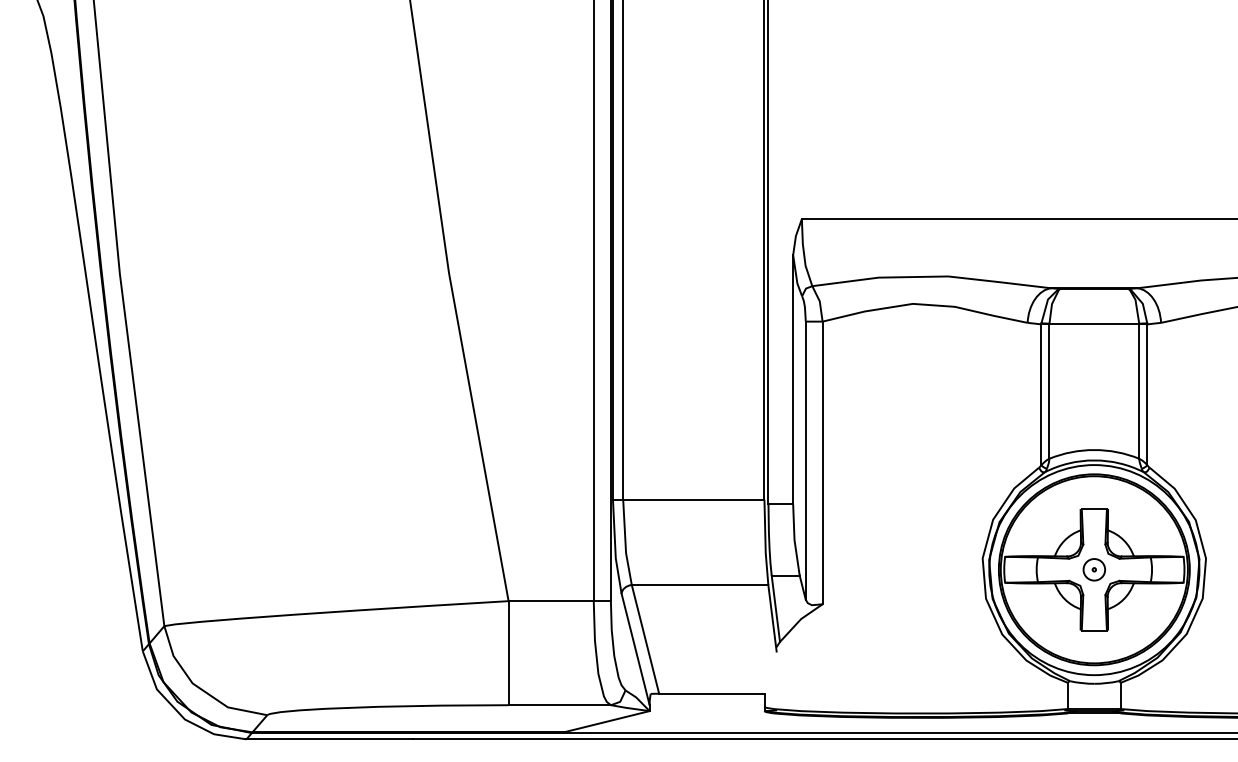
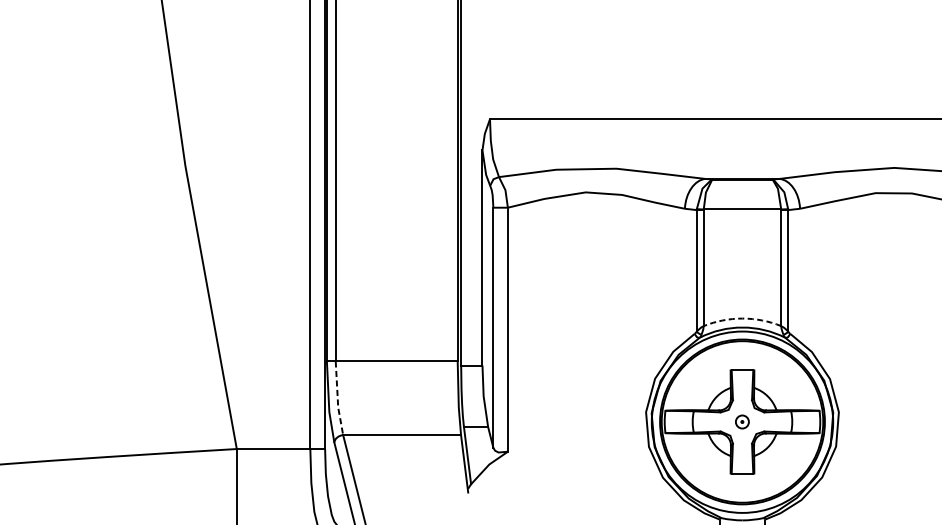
arc: (1094, 450) -> (742, 318), solid -> dashed
line: (625, 543) -> (337, 399), solid -> dashed
part: (1093, 569) -> (741, 421), size x0.7

